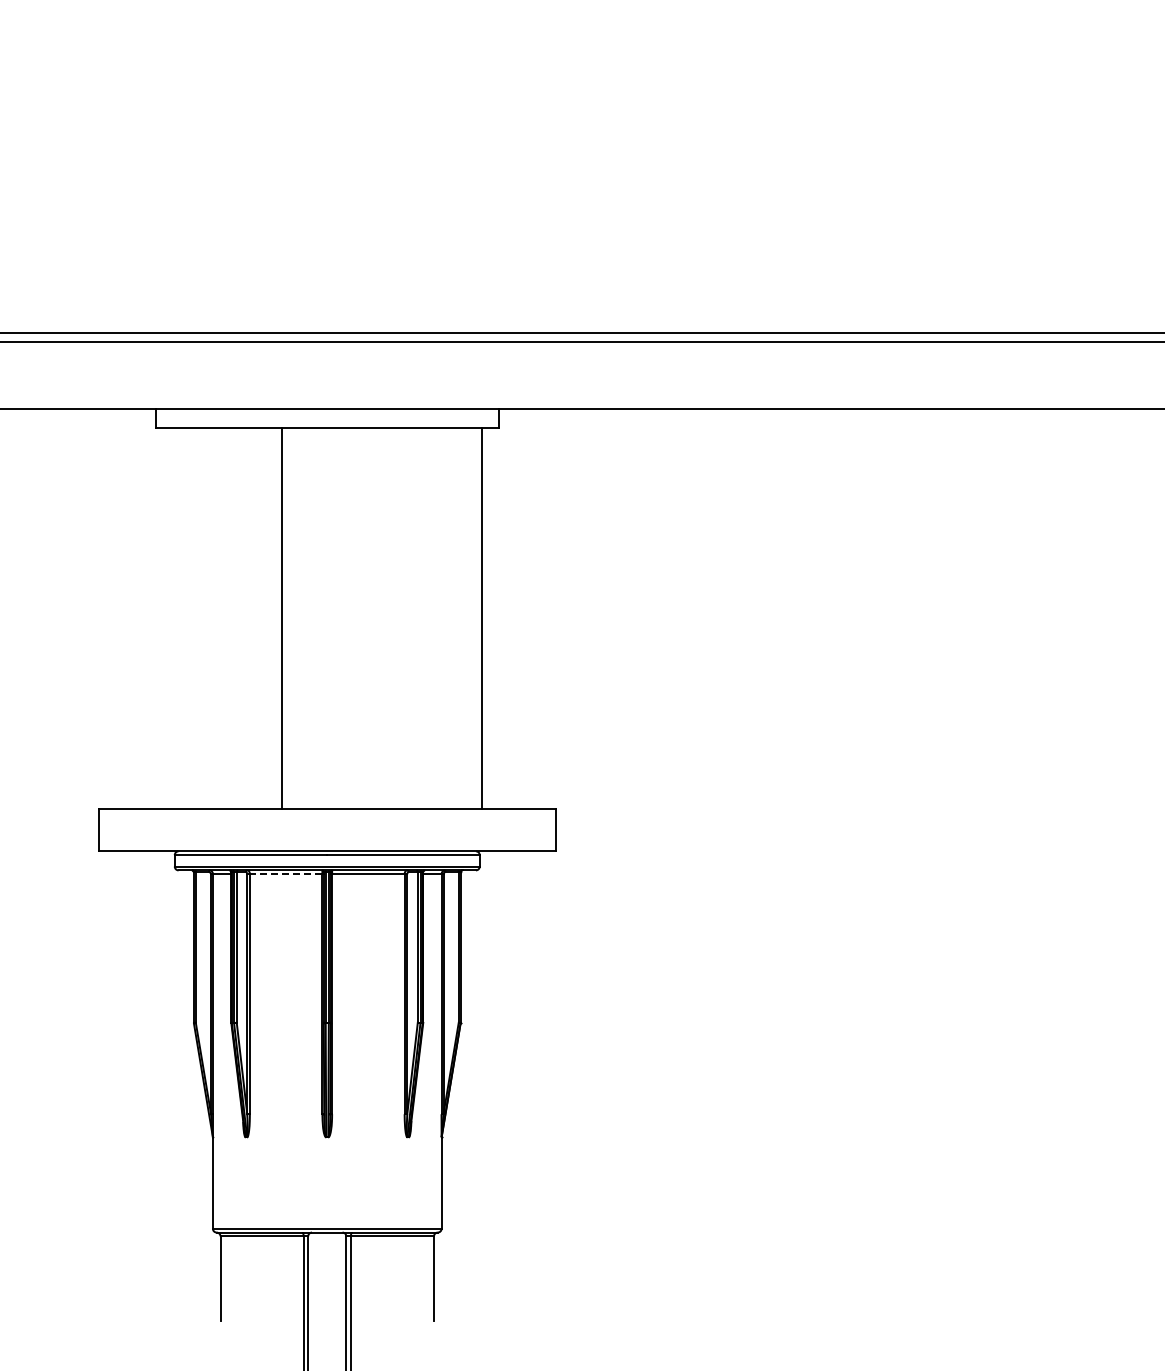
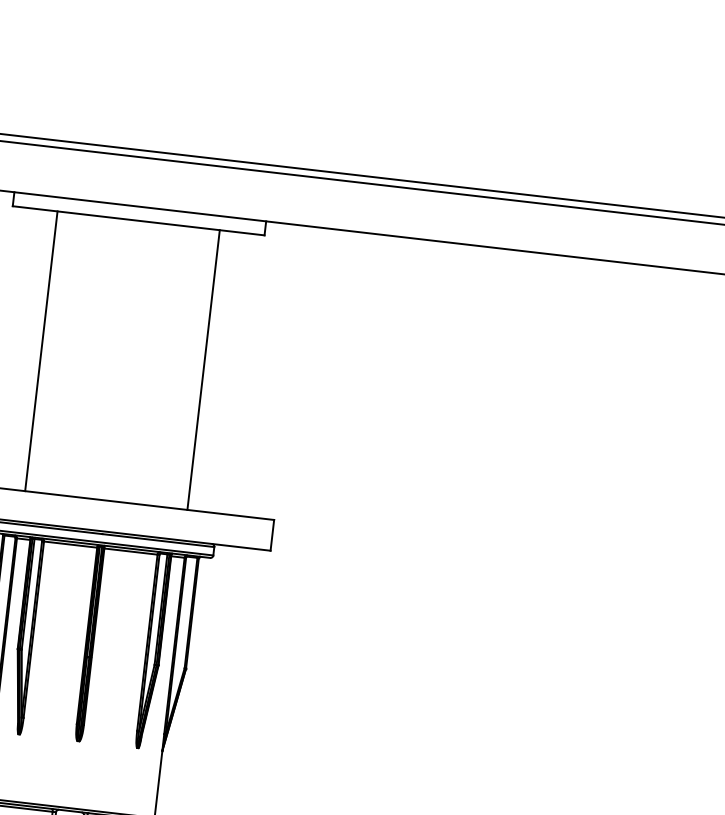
line: (281, 618) -> (41, 351), moved
line: (481, 618) -> (203, 369), moved
line: (285, 874) -> (70, 544), dashed -> solid

